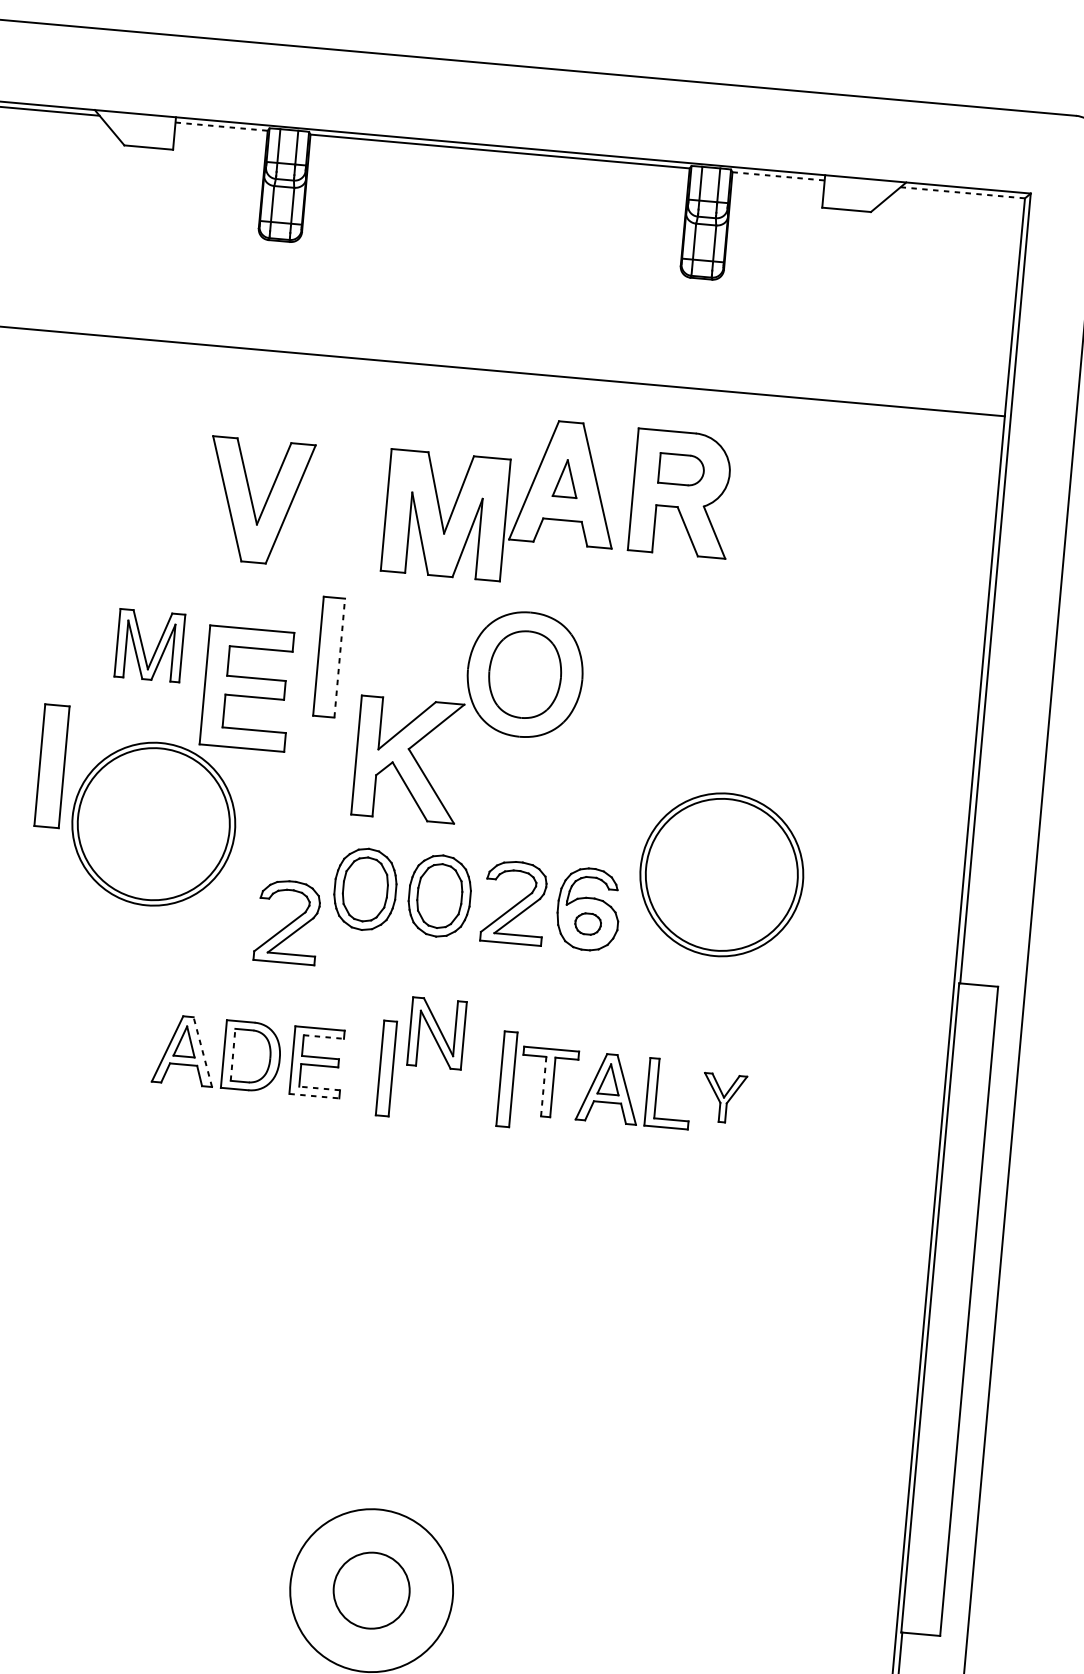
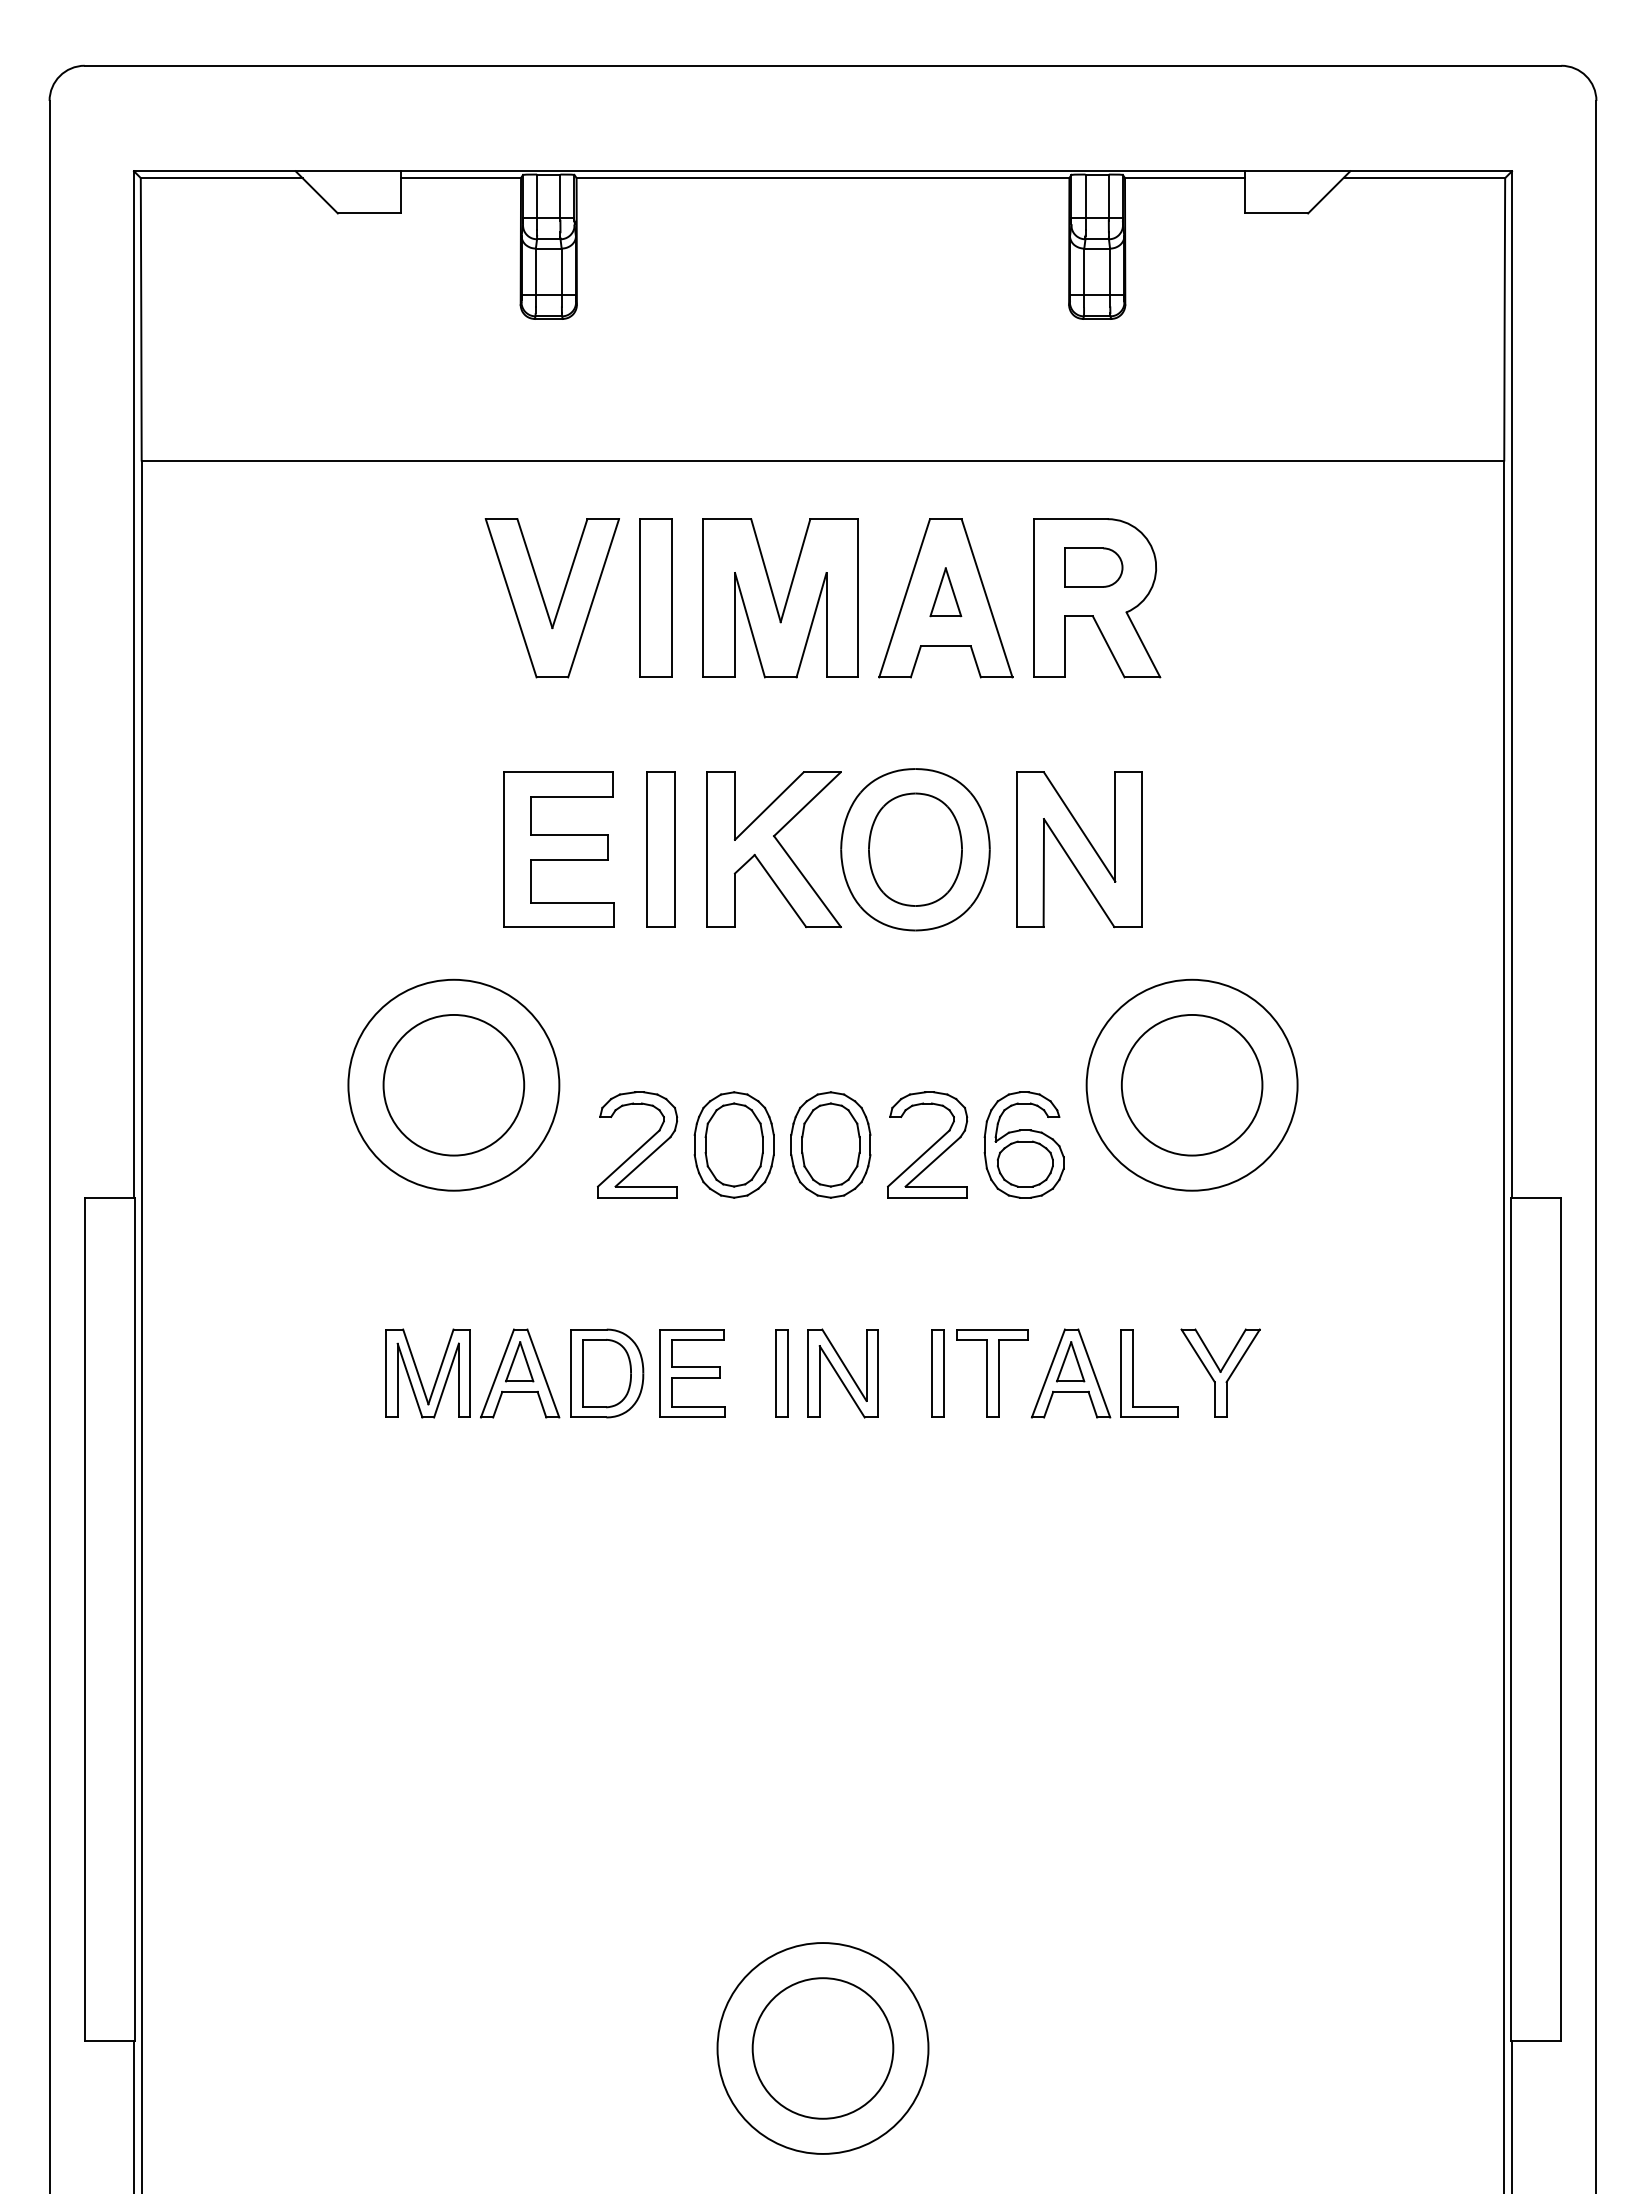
line: (221, 127) -> (461, 178), dashed -> solid
line: (778, 176) -> (1184, 178), dashed -> solid
line: (962, 193) -> (1424, 178), dashed -> solid
part: (252, 502) -> (544, 599), moved
part: (445, 515) -> (780, 598), moved
part: (143, 645) -> (419, 1374), moved
line: (339, 657) -> (674, 849), dashed -> solid
part: (651, 685) -> (1079, 849), added
part: (247, 688) -> (558, 849), moved
part: (407, 759) -> (773, 849), moved
part: (51, 765) -> (655, 597), moved
circle: (153, 823) -> (453, 1084), size x0.71
circle: (721, 874) -> (1191, 1084), size x0.71
part: (287, 921) -> (637, 1144), moved
part: (588, 923) -> (1025, 1163), size x1.67
part: (436, 1033) -> (842, 1373), moved
line: (324, 1037) -> (698, 1340), dashed -> solid
line: (202, 1052) -> (543, 1373), dashed -> solid
line: (232, 1054) -> (582, 1373), dashed -> solid
part: (386, 1068) -> (781, 1373), size x0.71
part: (506, 1079) -> (937, 1373), size x0.71
line: (543, 1086) -> (986, 1378), dashed -> solid
line: (319, 1088) -> (698, 1406), dashed -> solid
line: (314, 1096) -> (692, 1417), dashed -> solid
part: (723, 1097) -> (1220, 1372), size x1.43
circle: (371, 1590) -> (822, 2048), size x1.43

